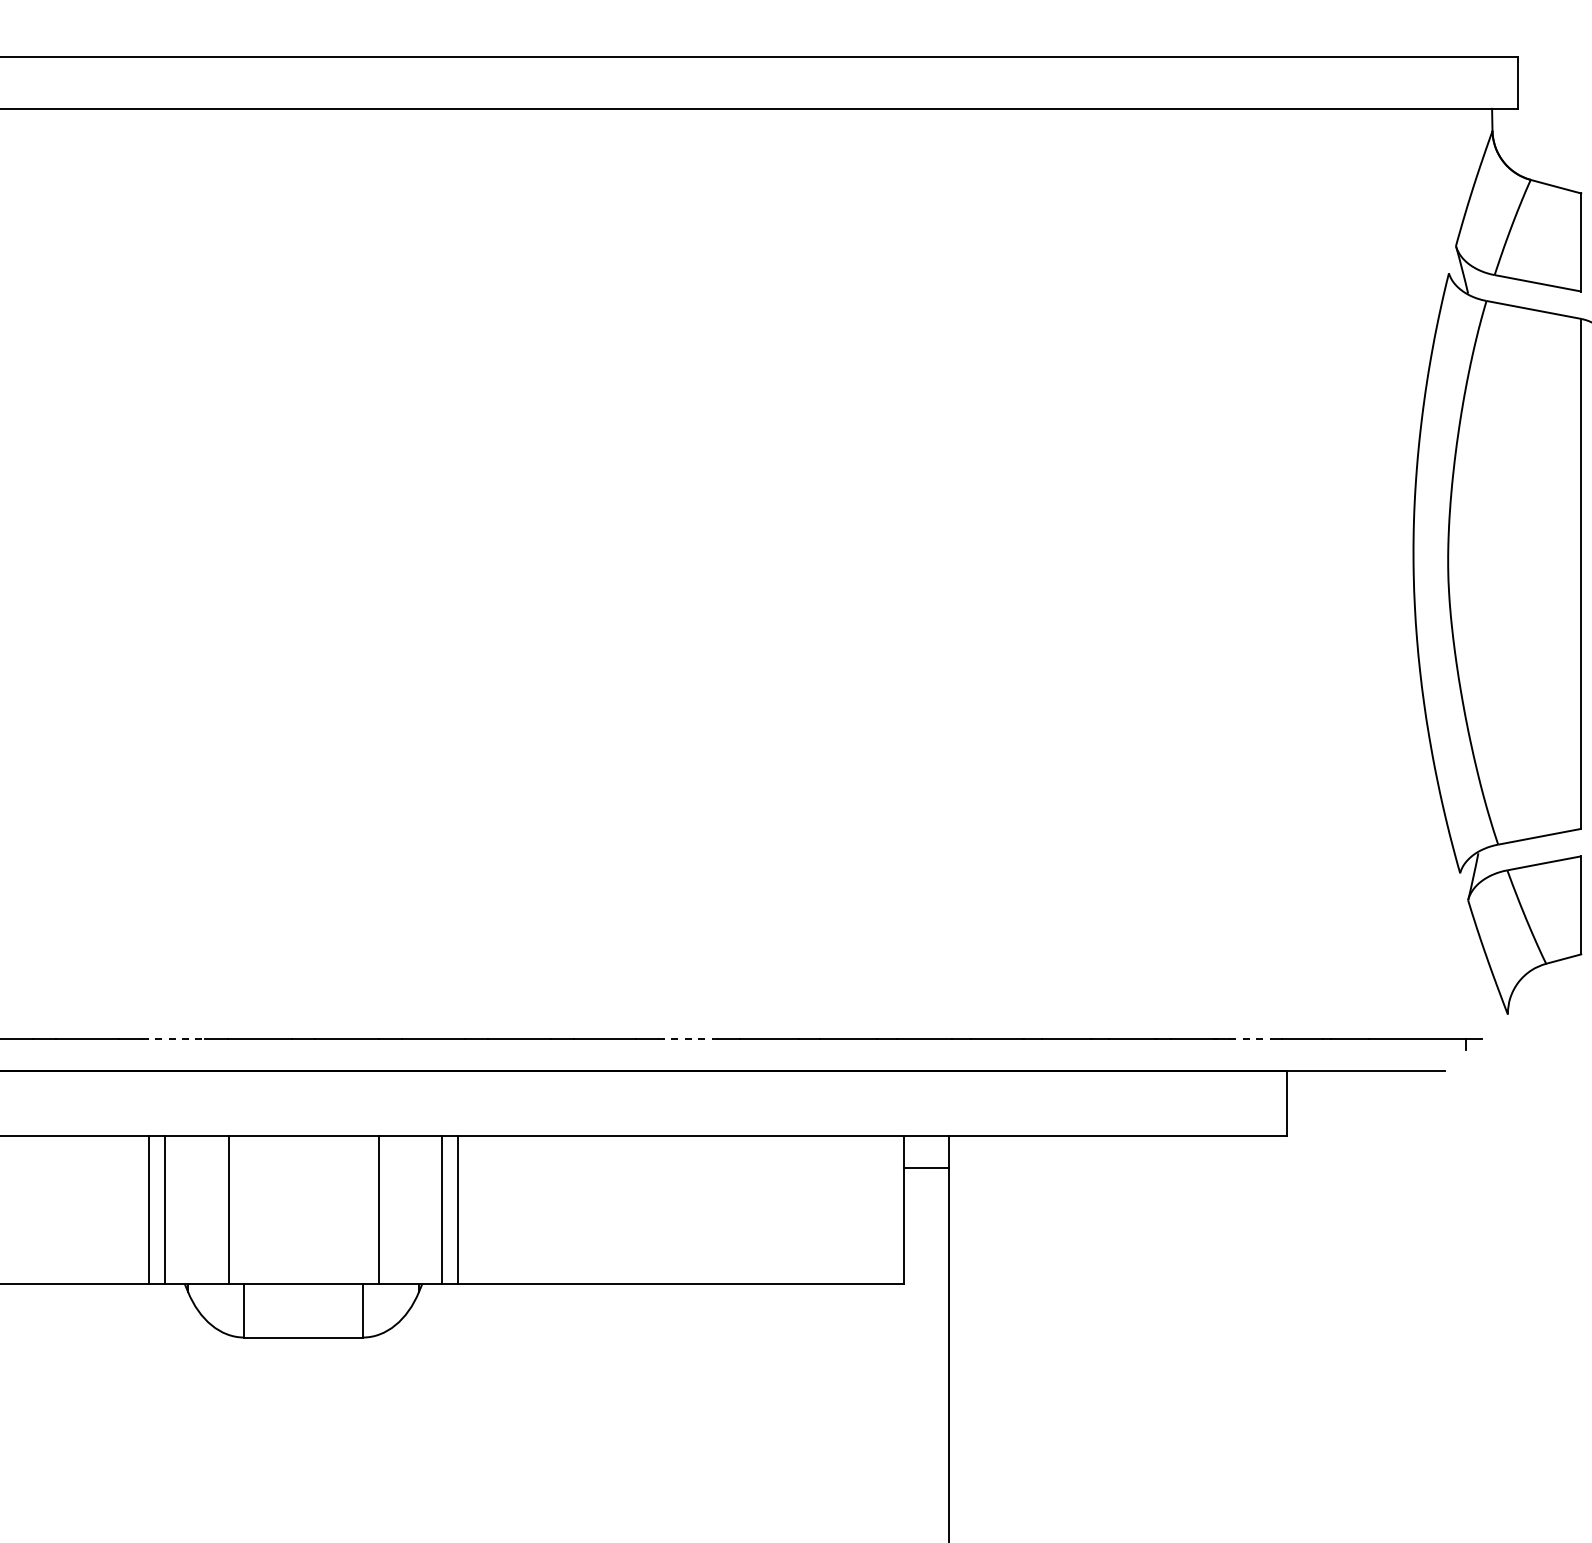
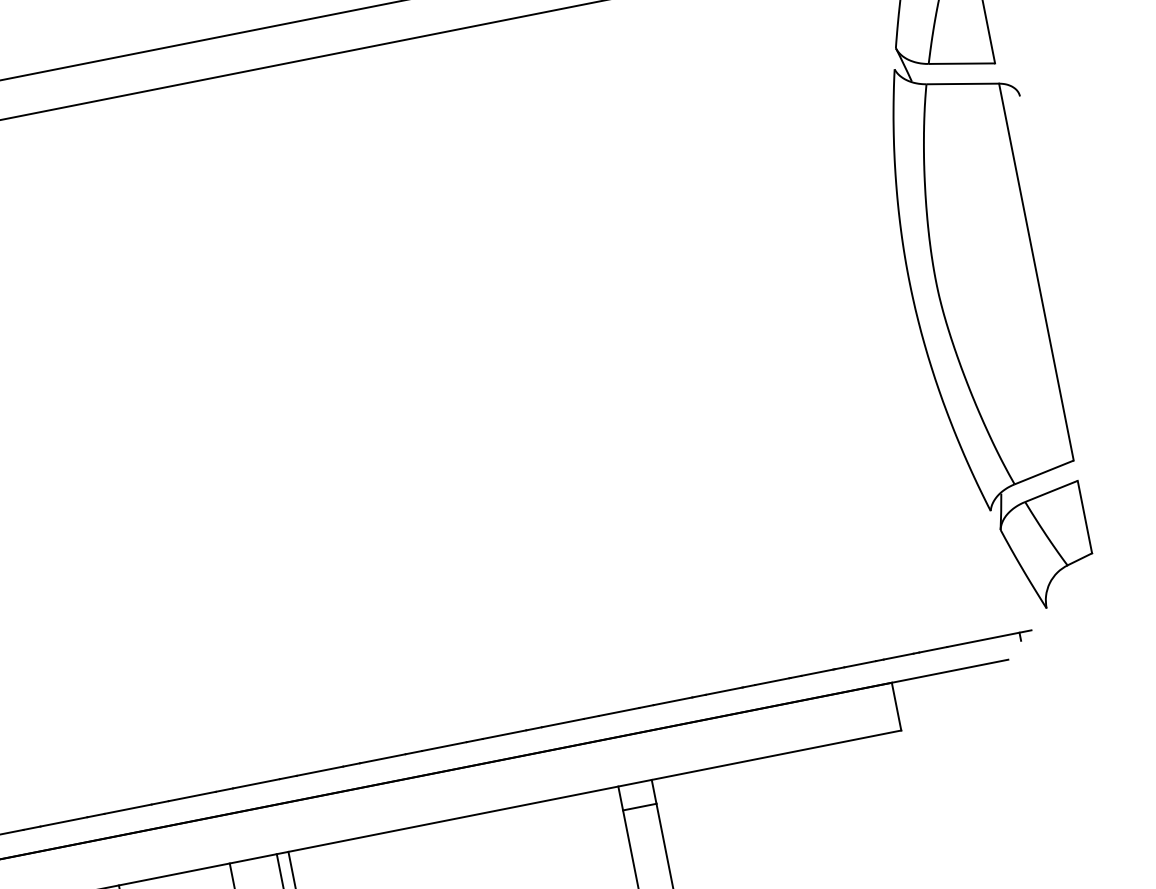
line: (173, 1039) -> (64, 822), dashed -> solid
line: (688, 1039) -> (444, 746), dashed -> solid
line: (1251, 1039) -> (860, 664), dashed -> solid

